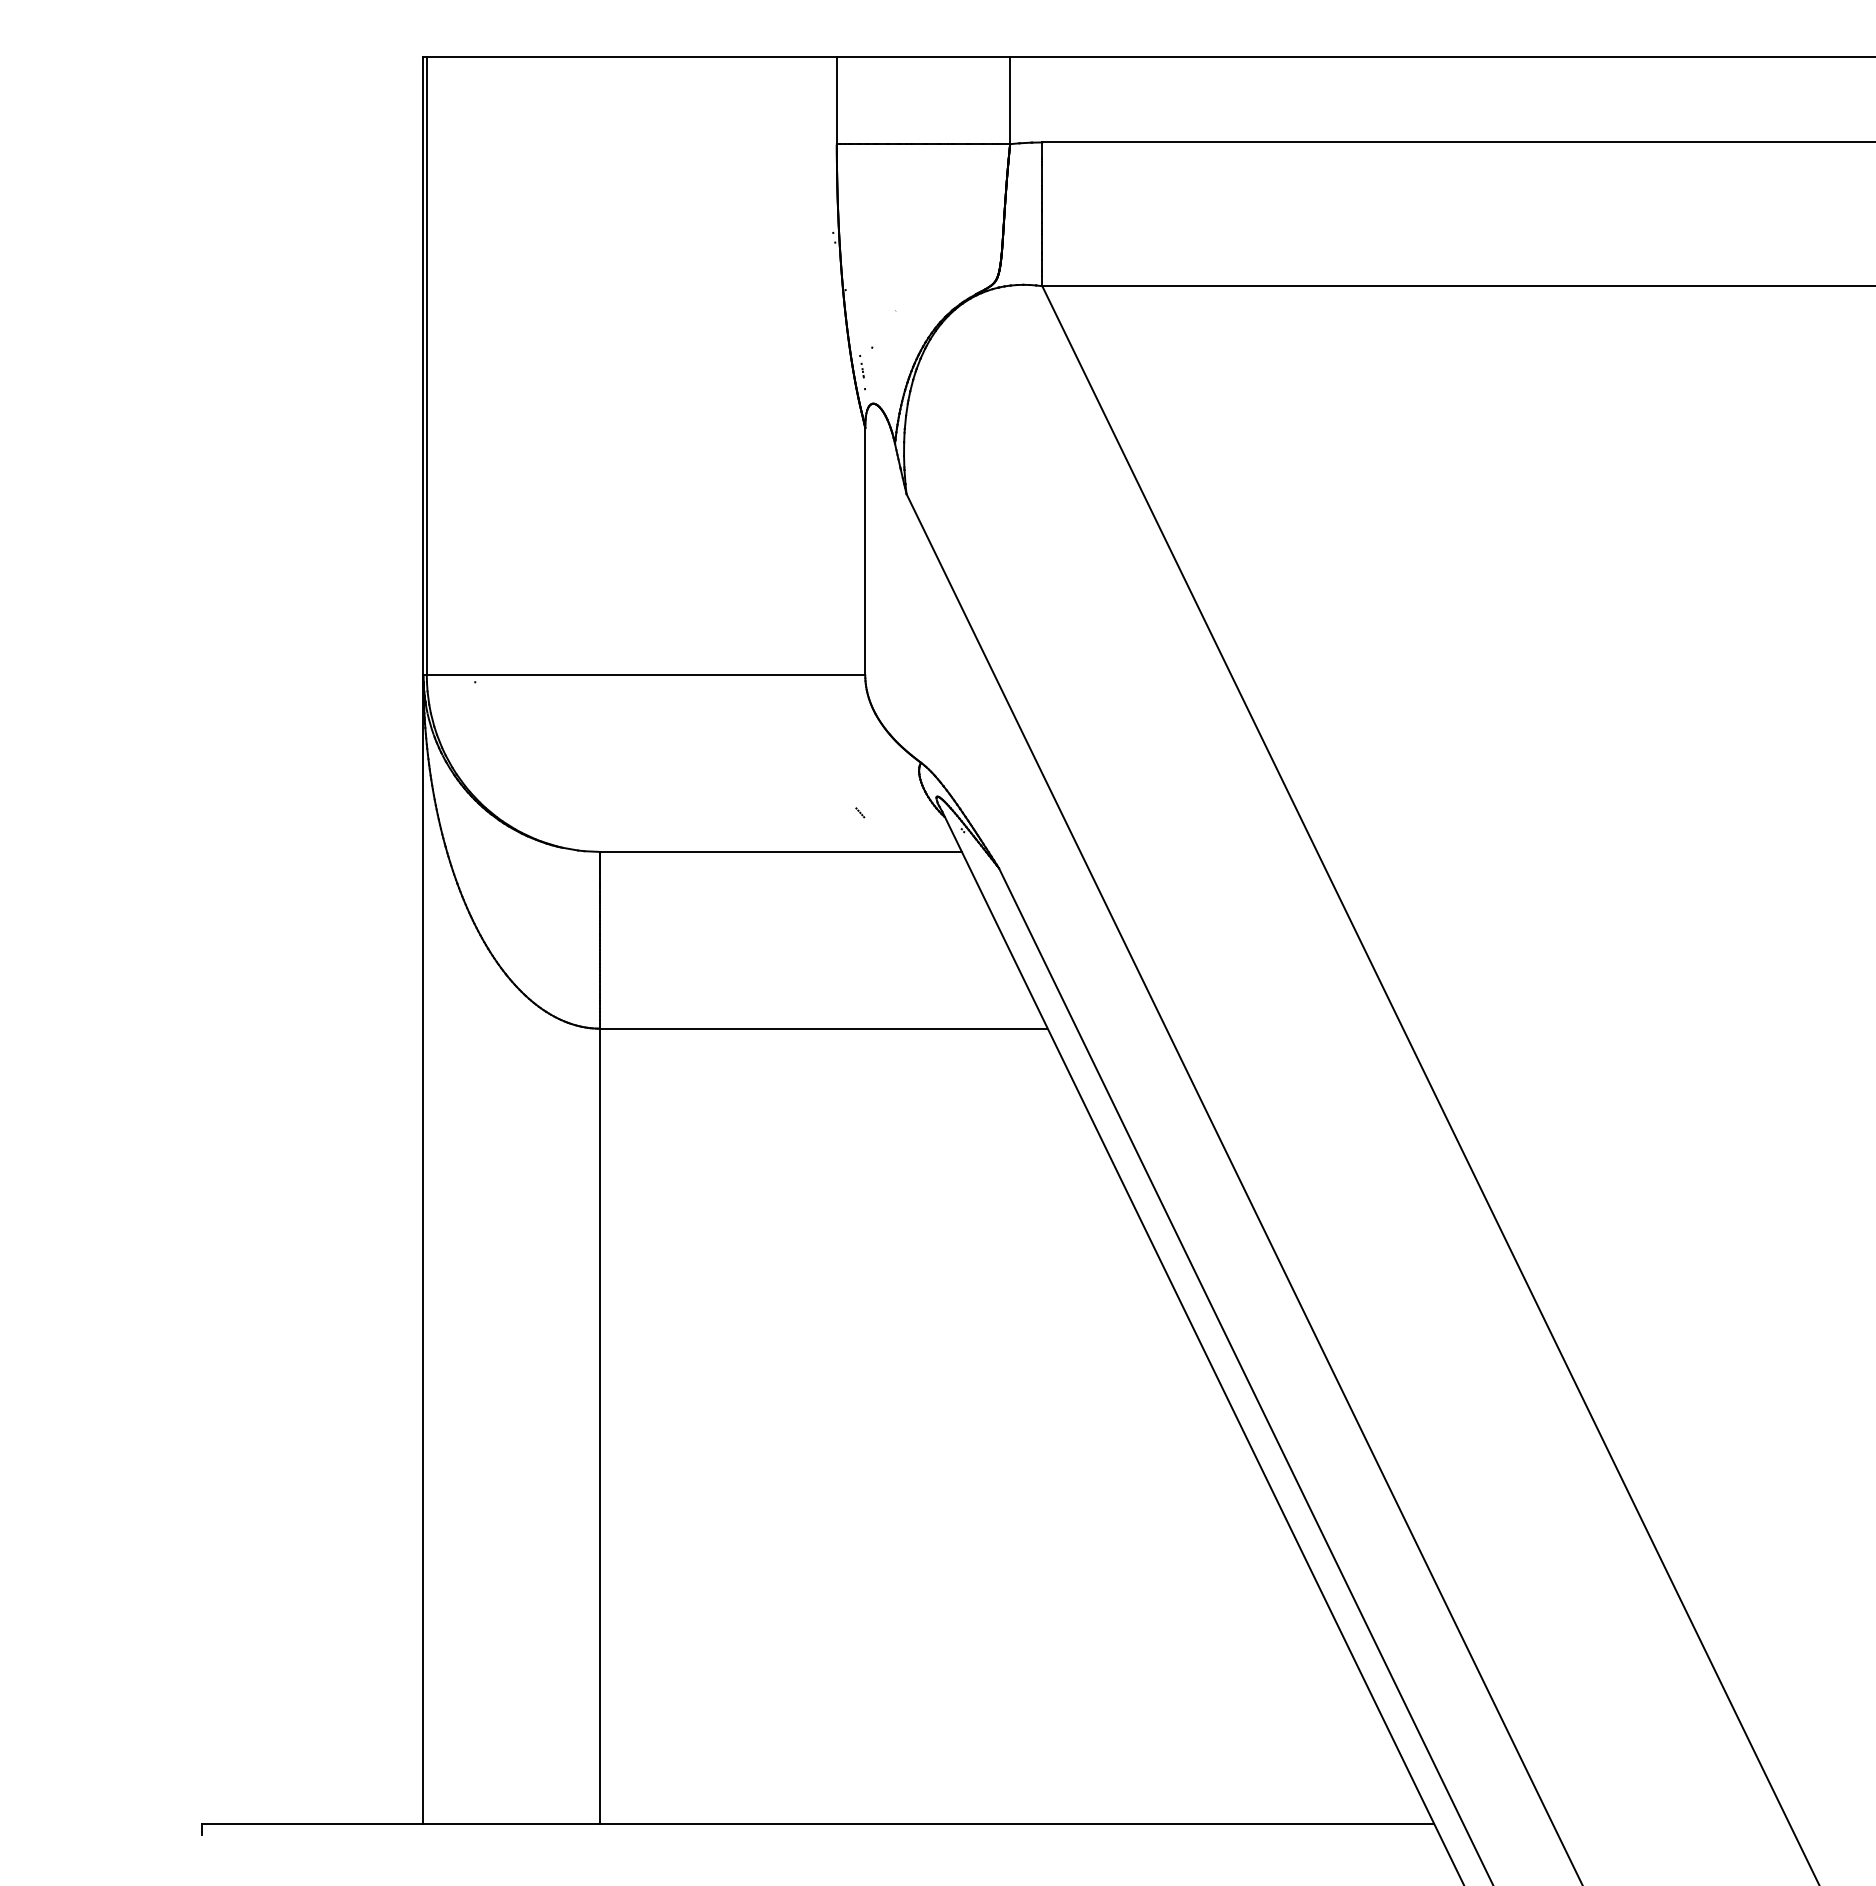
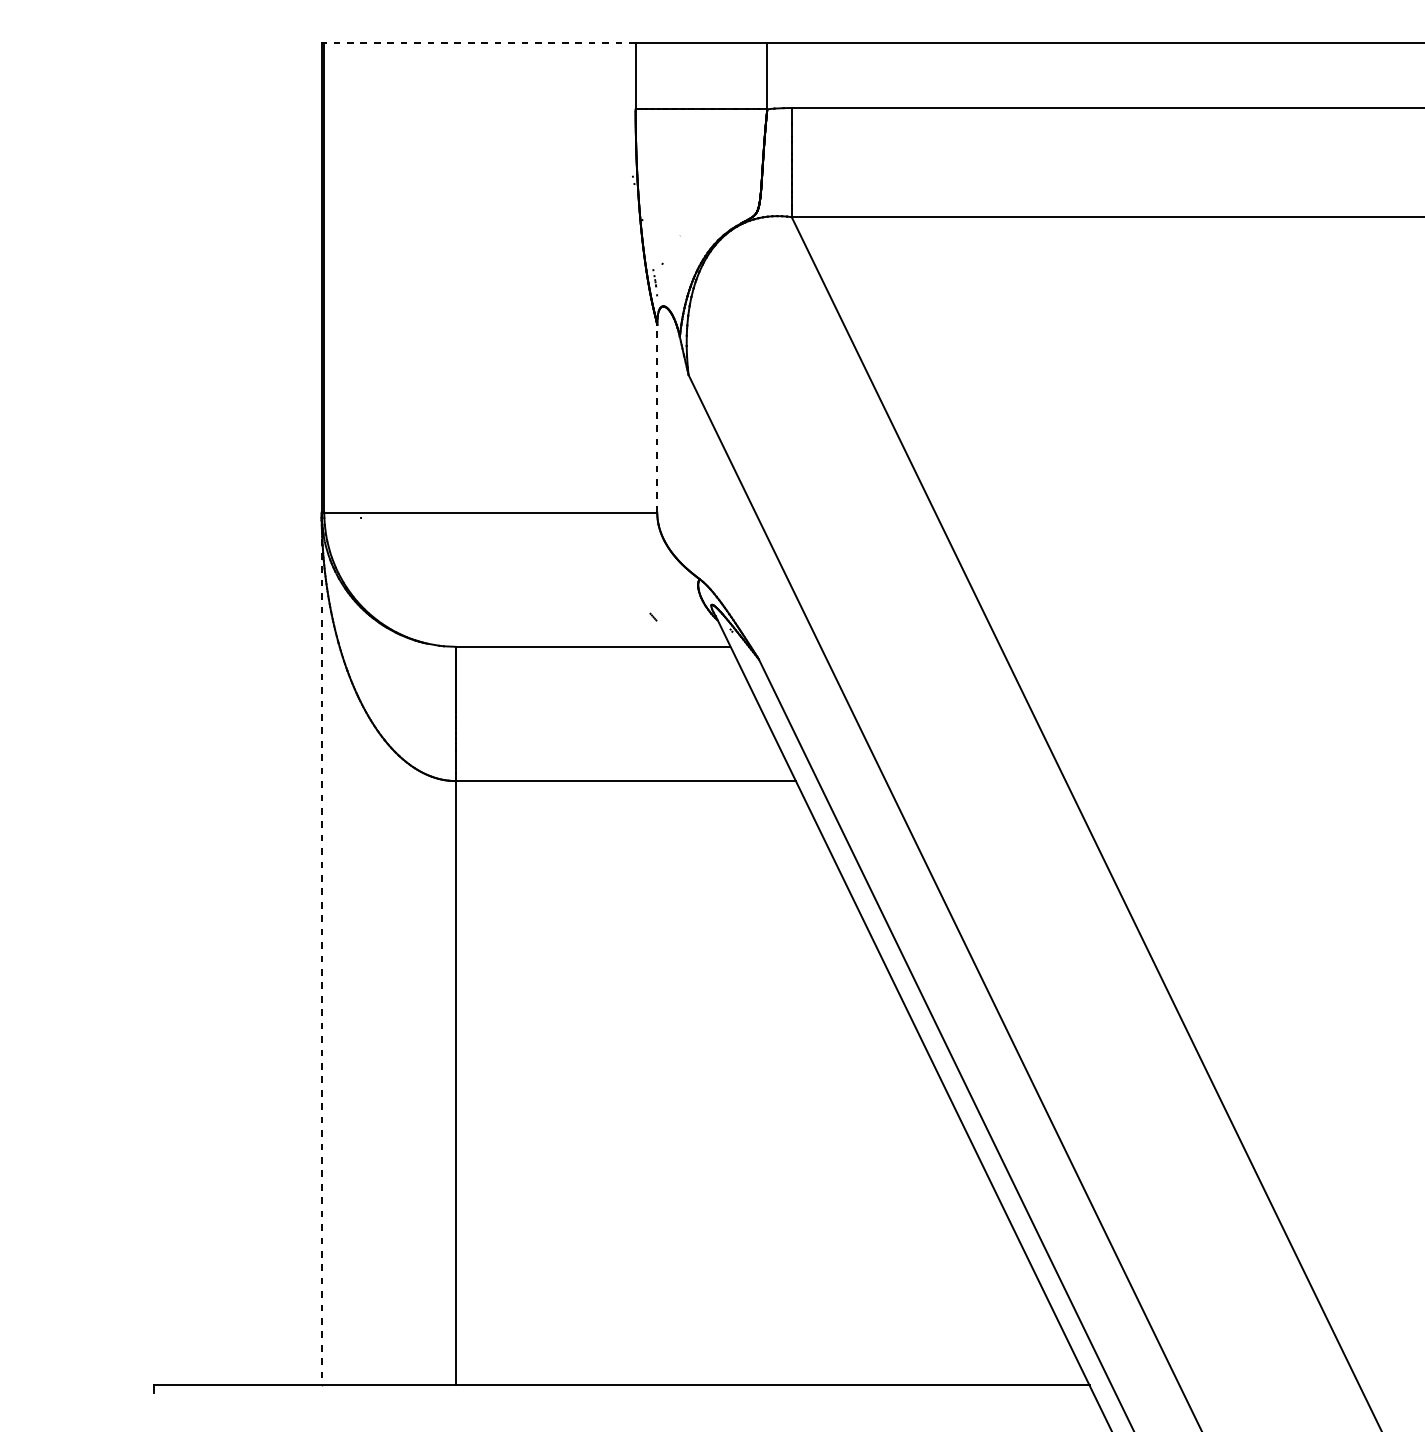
line: (631, 56) -> (479, 42), solid -> dashed
line: (865, 551) -> (657, 418), solid -> dashed
line: (423, 1250) -> (321, 949), solid -> dashed

